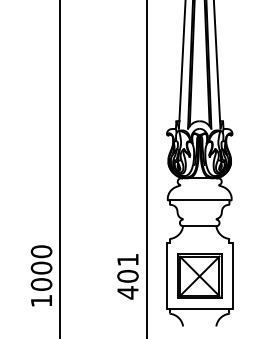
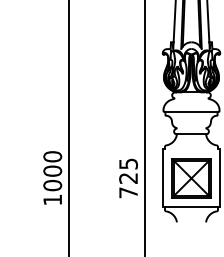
text: (127, 276) -> (128, 178), 401 -> 725

